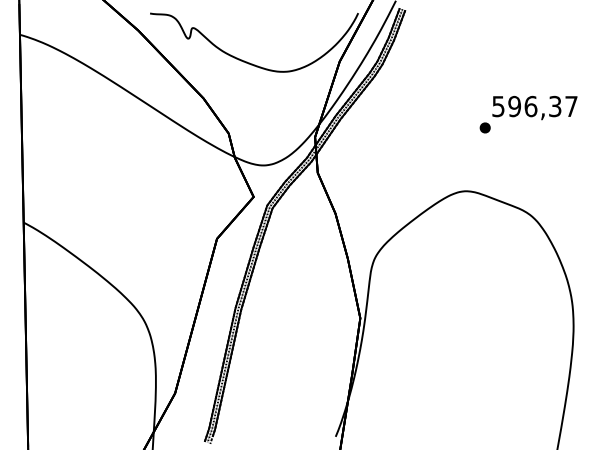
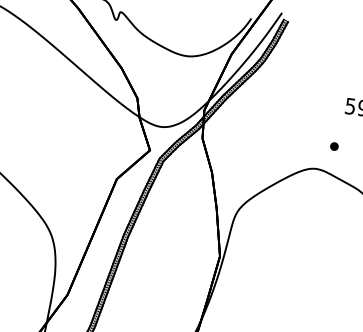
part: (484, 127) -> (333, 146), moved

